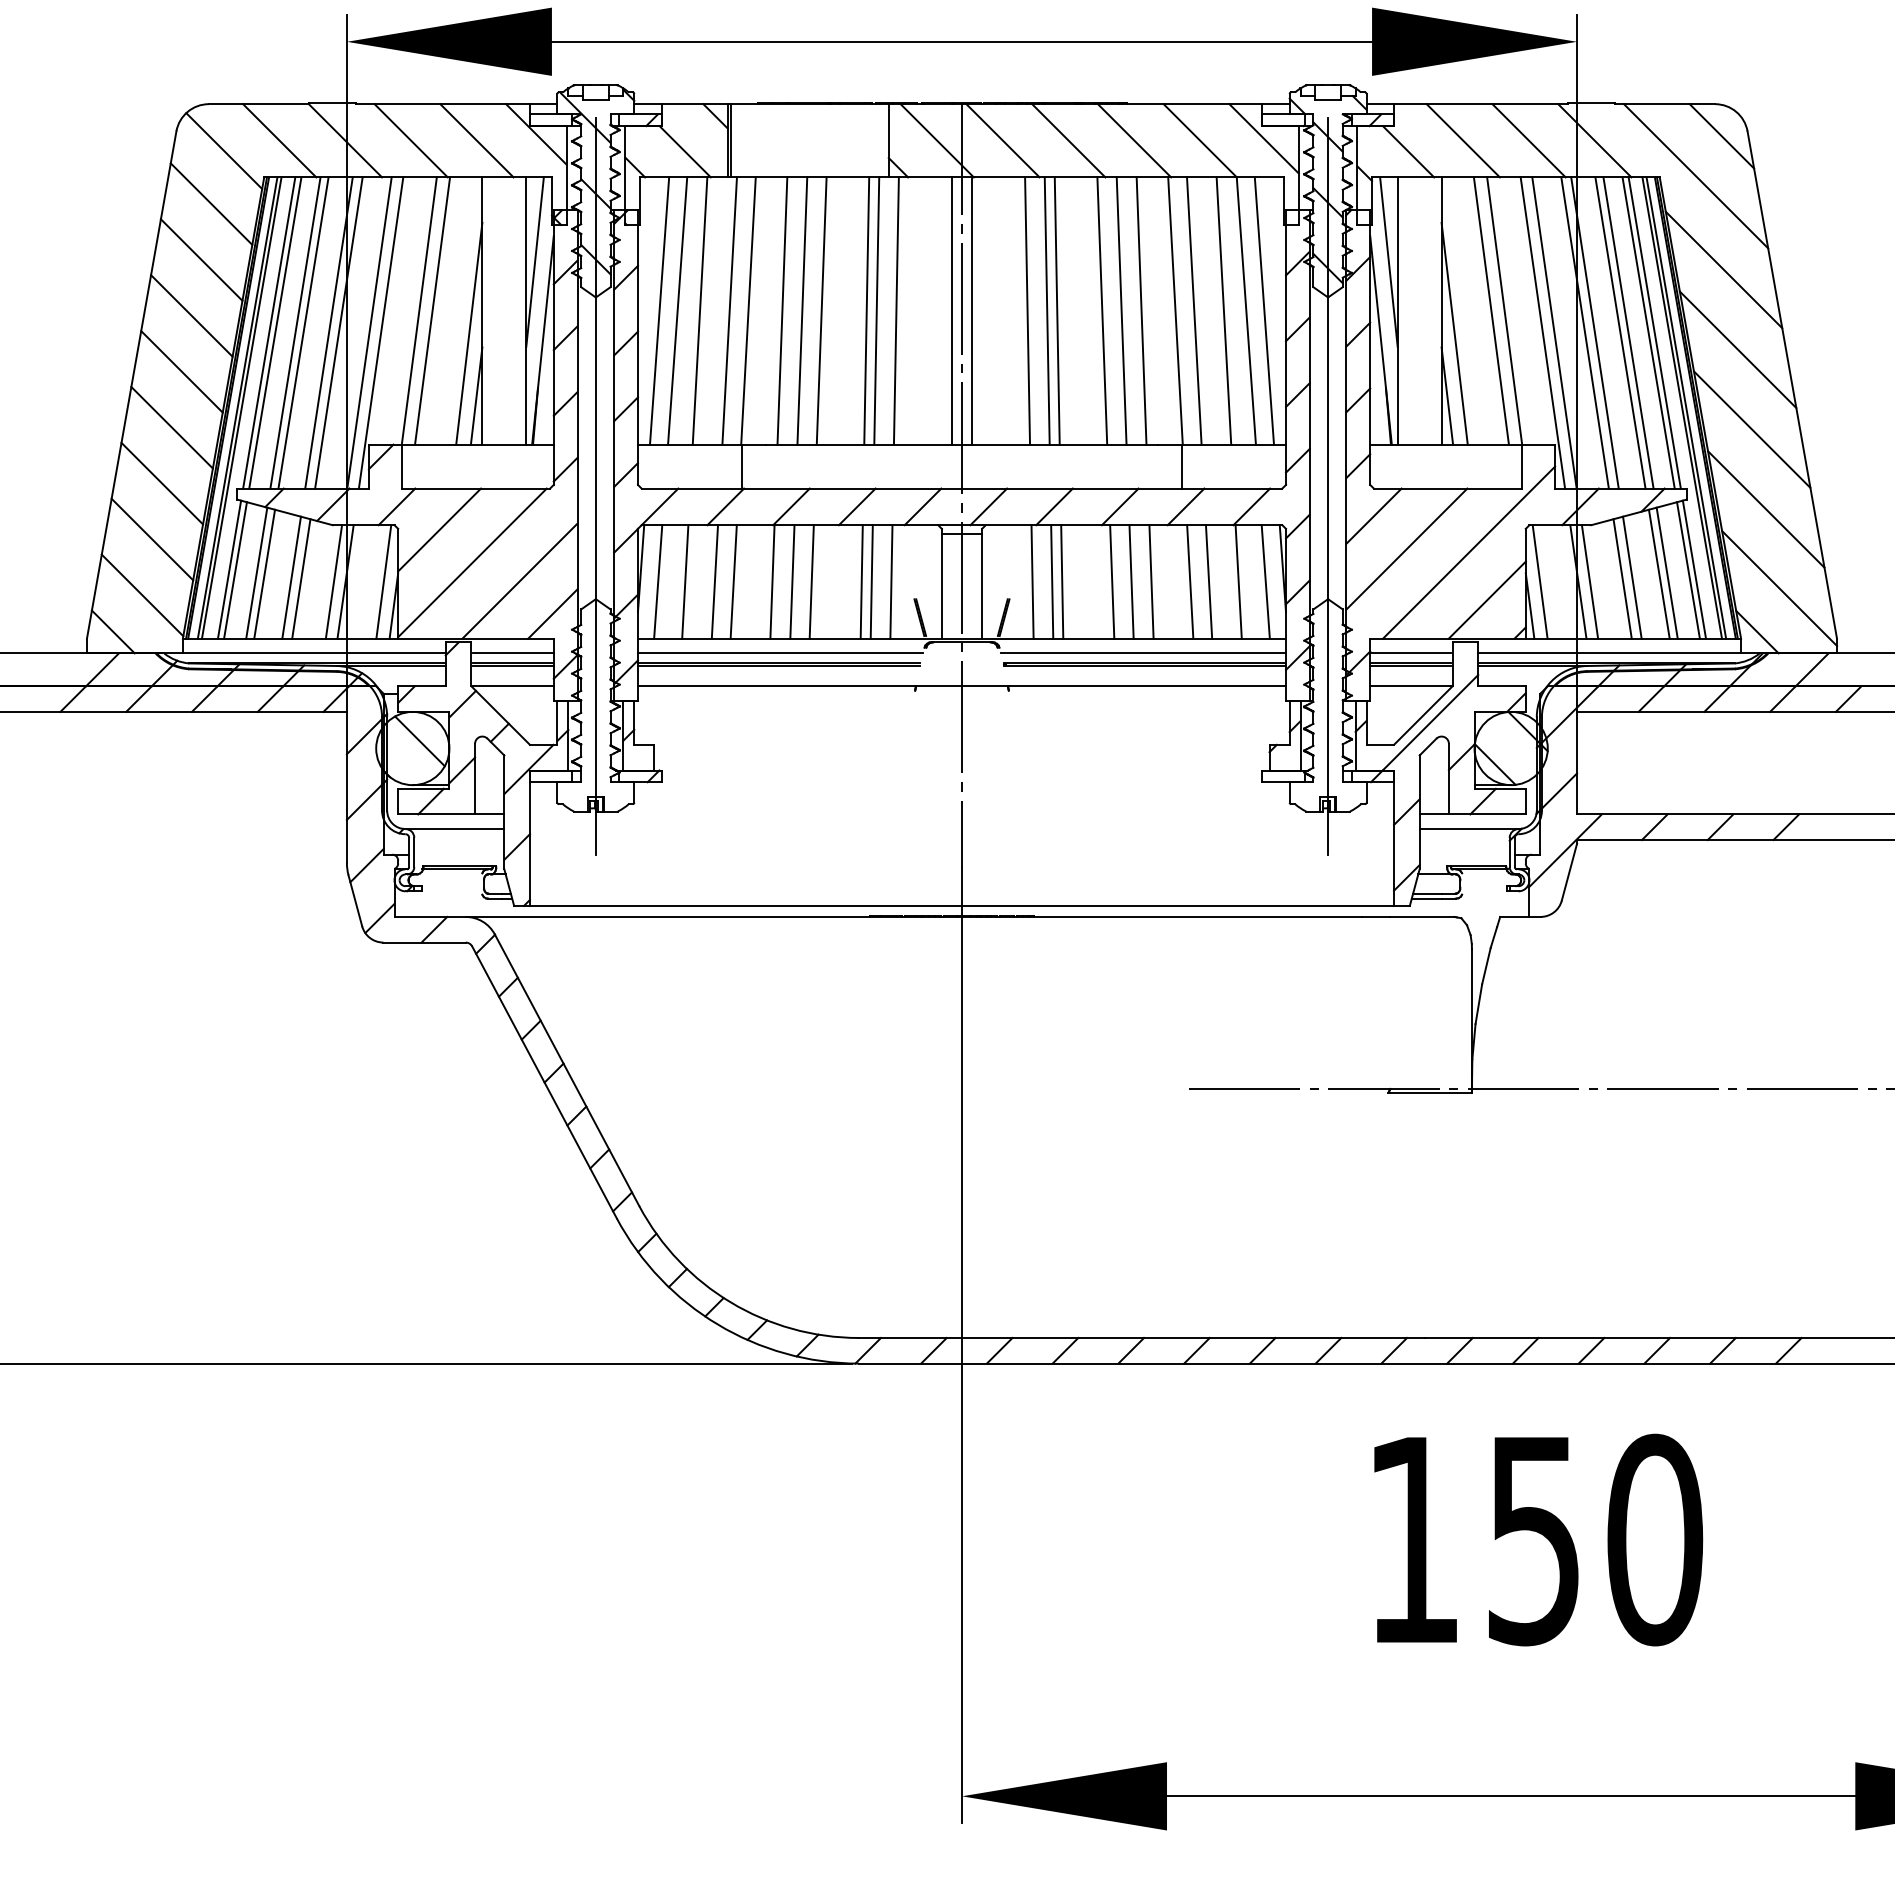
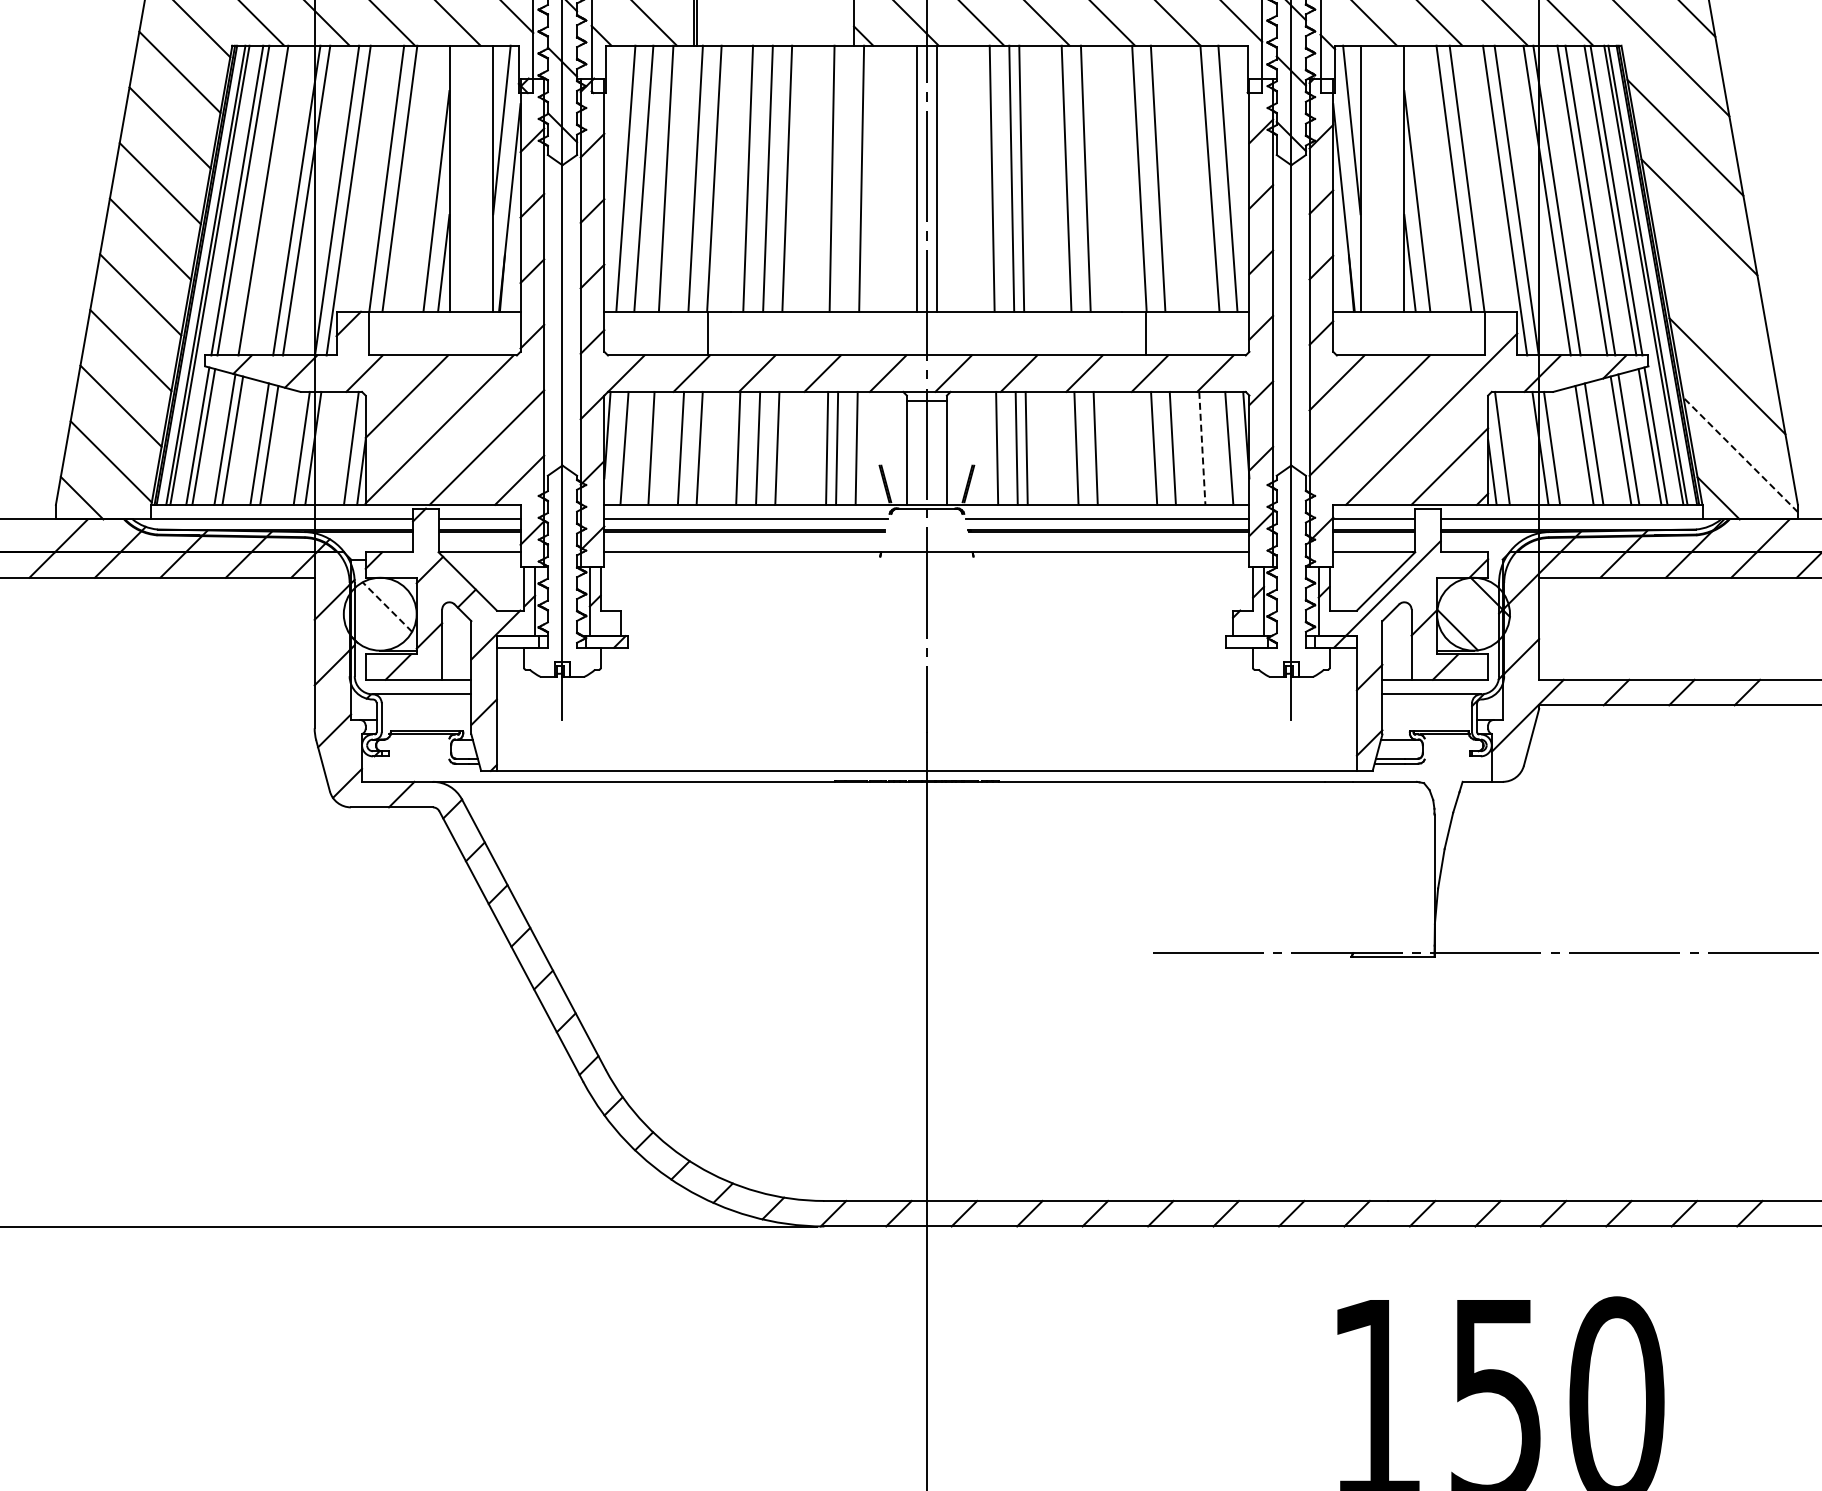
line: (876, 310) -> (841, 178), removed
line: (1141, 310) -> (1105, 178), removed
line: (1223, 310) -> (1187, 178), removed
line: (303, 332) -> (271, 200), removed
line: (1751, 429) -> (1712, 296), removed
line: (1151, 581) -> (1115, 447), removed
line: (1238, 581) -> (1202, 447), solid -> dashed
line: (1779, 588) -> (1740, 454), solid -> dashed
line: (419, 741) -> (386, 607), solid -> dashed

